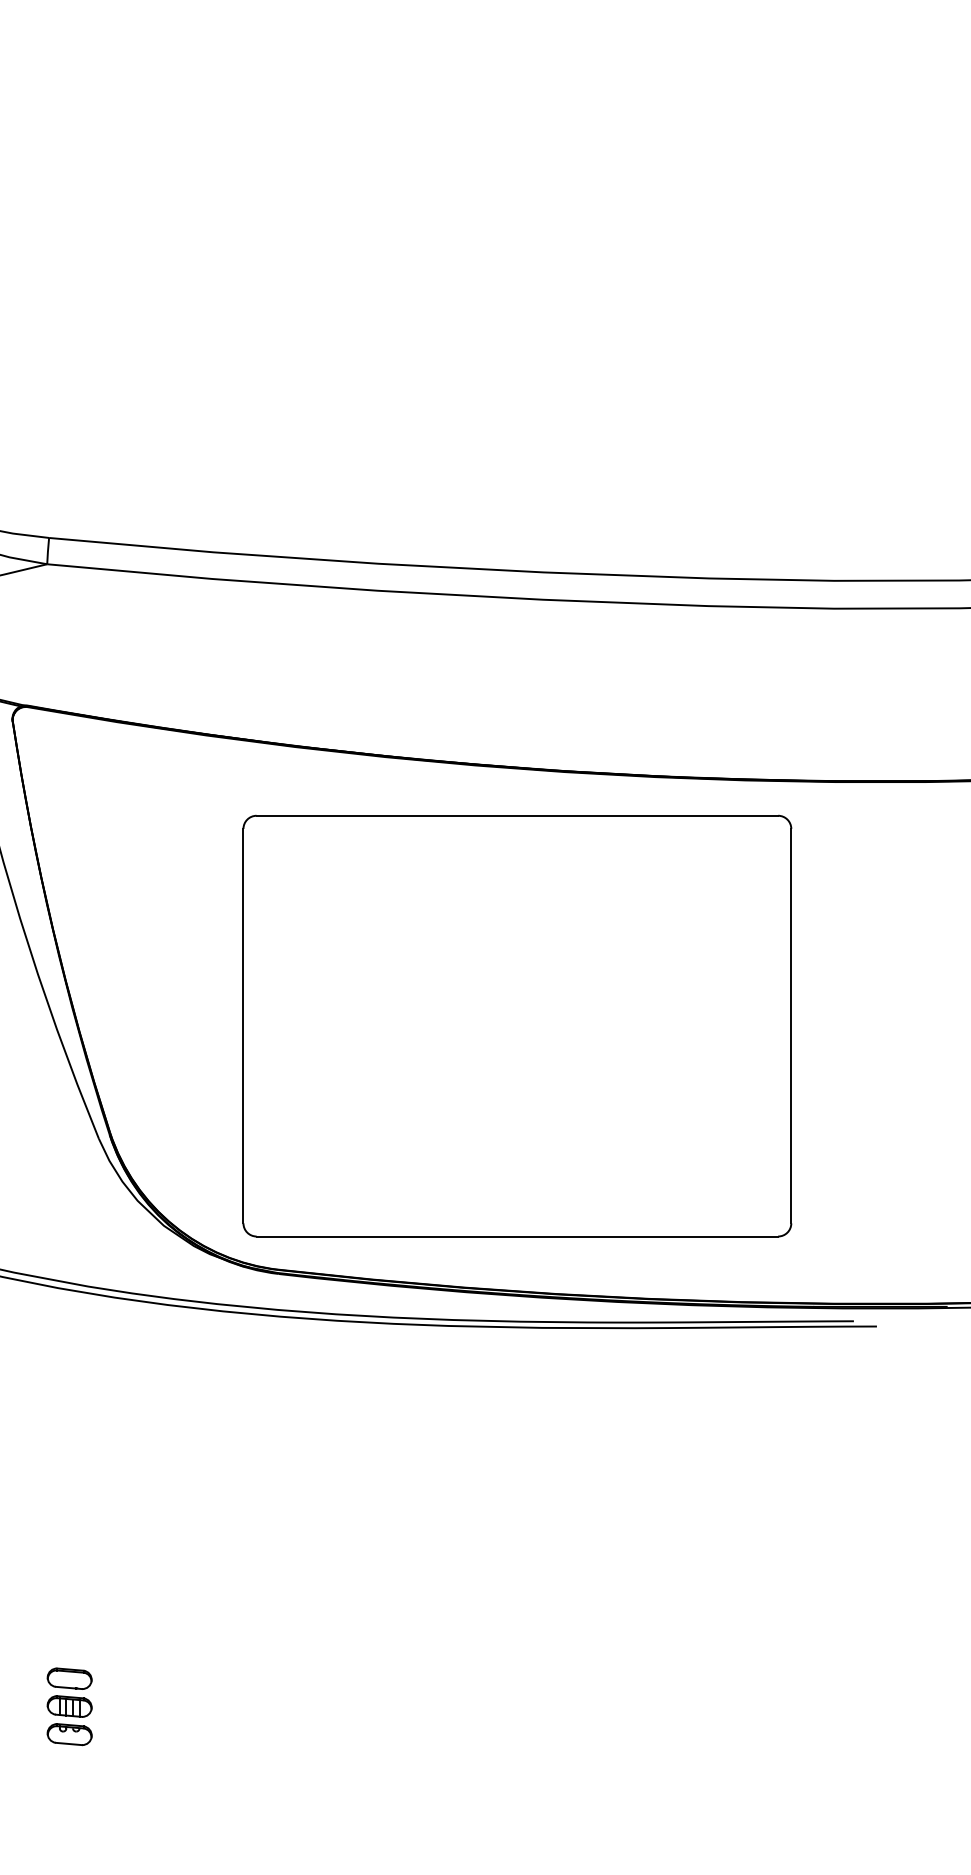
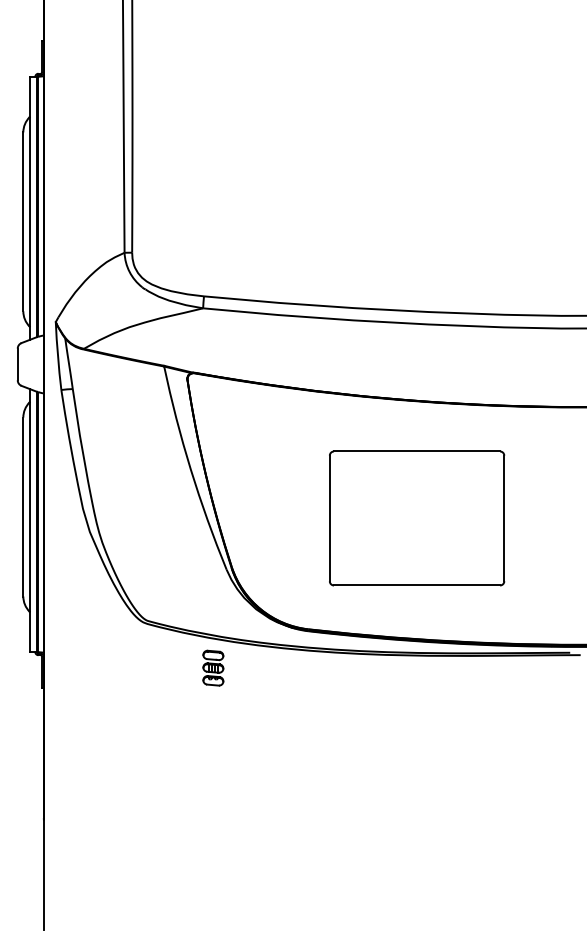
part: (516, 1026) -> (416, 518), size x0.7
part: (69, 1705) -> (213, 667), moved

